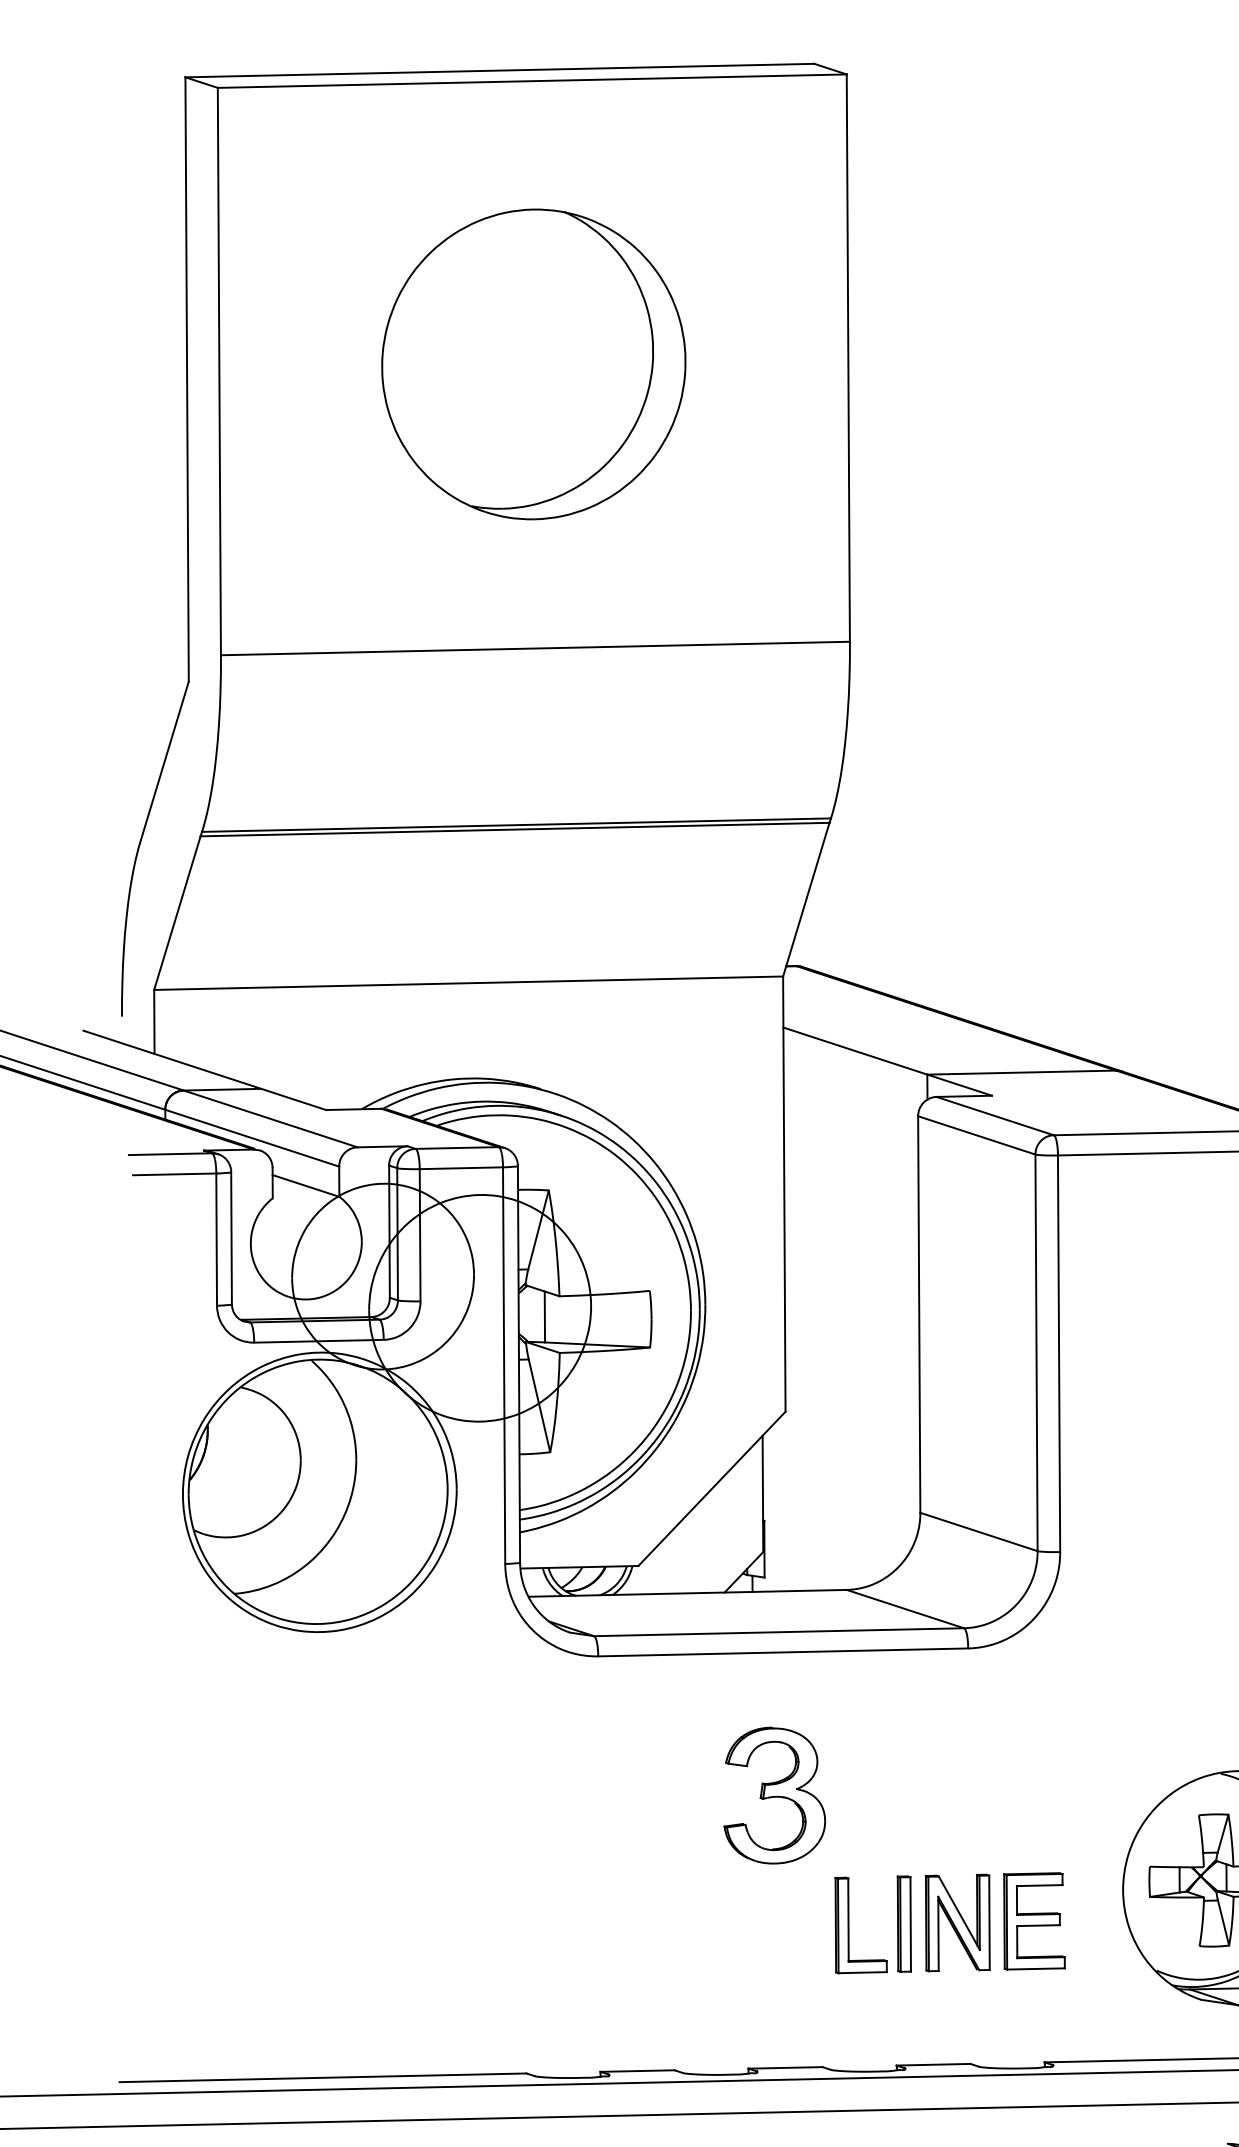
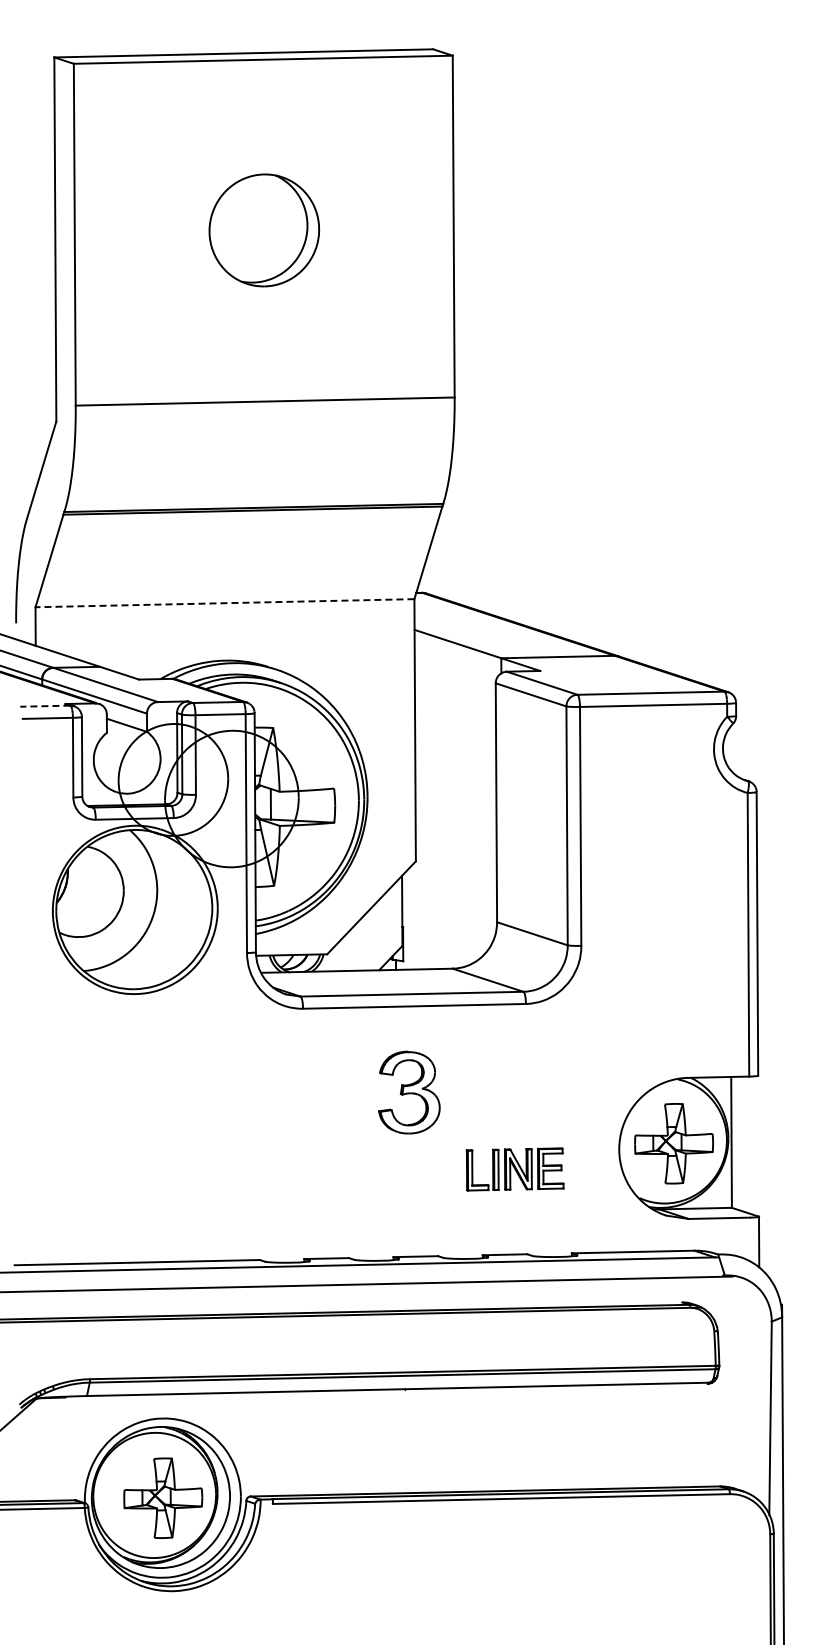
part: (534, 364) -> (264, 230), size x0.6
line: (467, 983) -> (224, 603), solid -> dashed
line: (169, 1154) -> (44, 706), solid -> dashed
part: (950, 1923) -> (515, 1169), size x0.7

